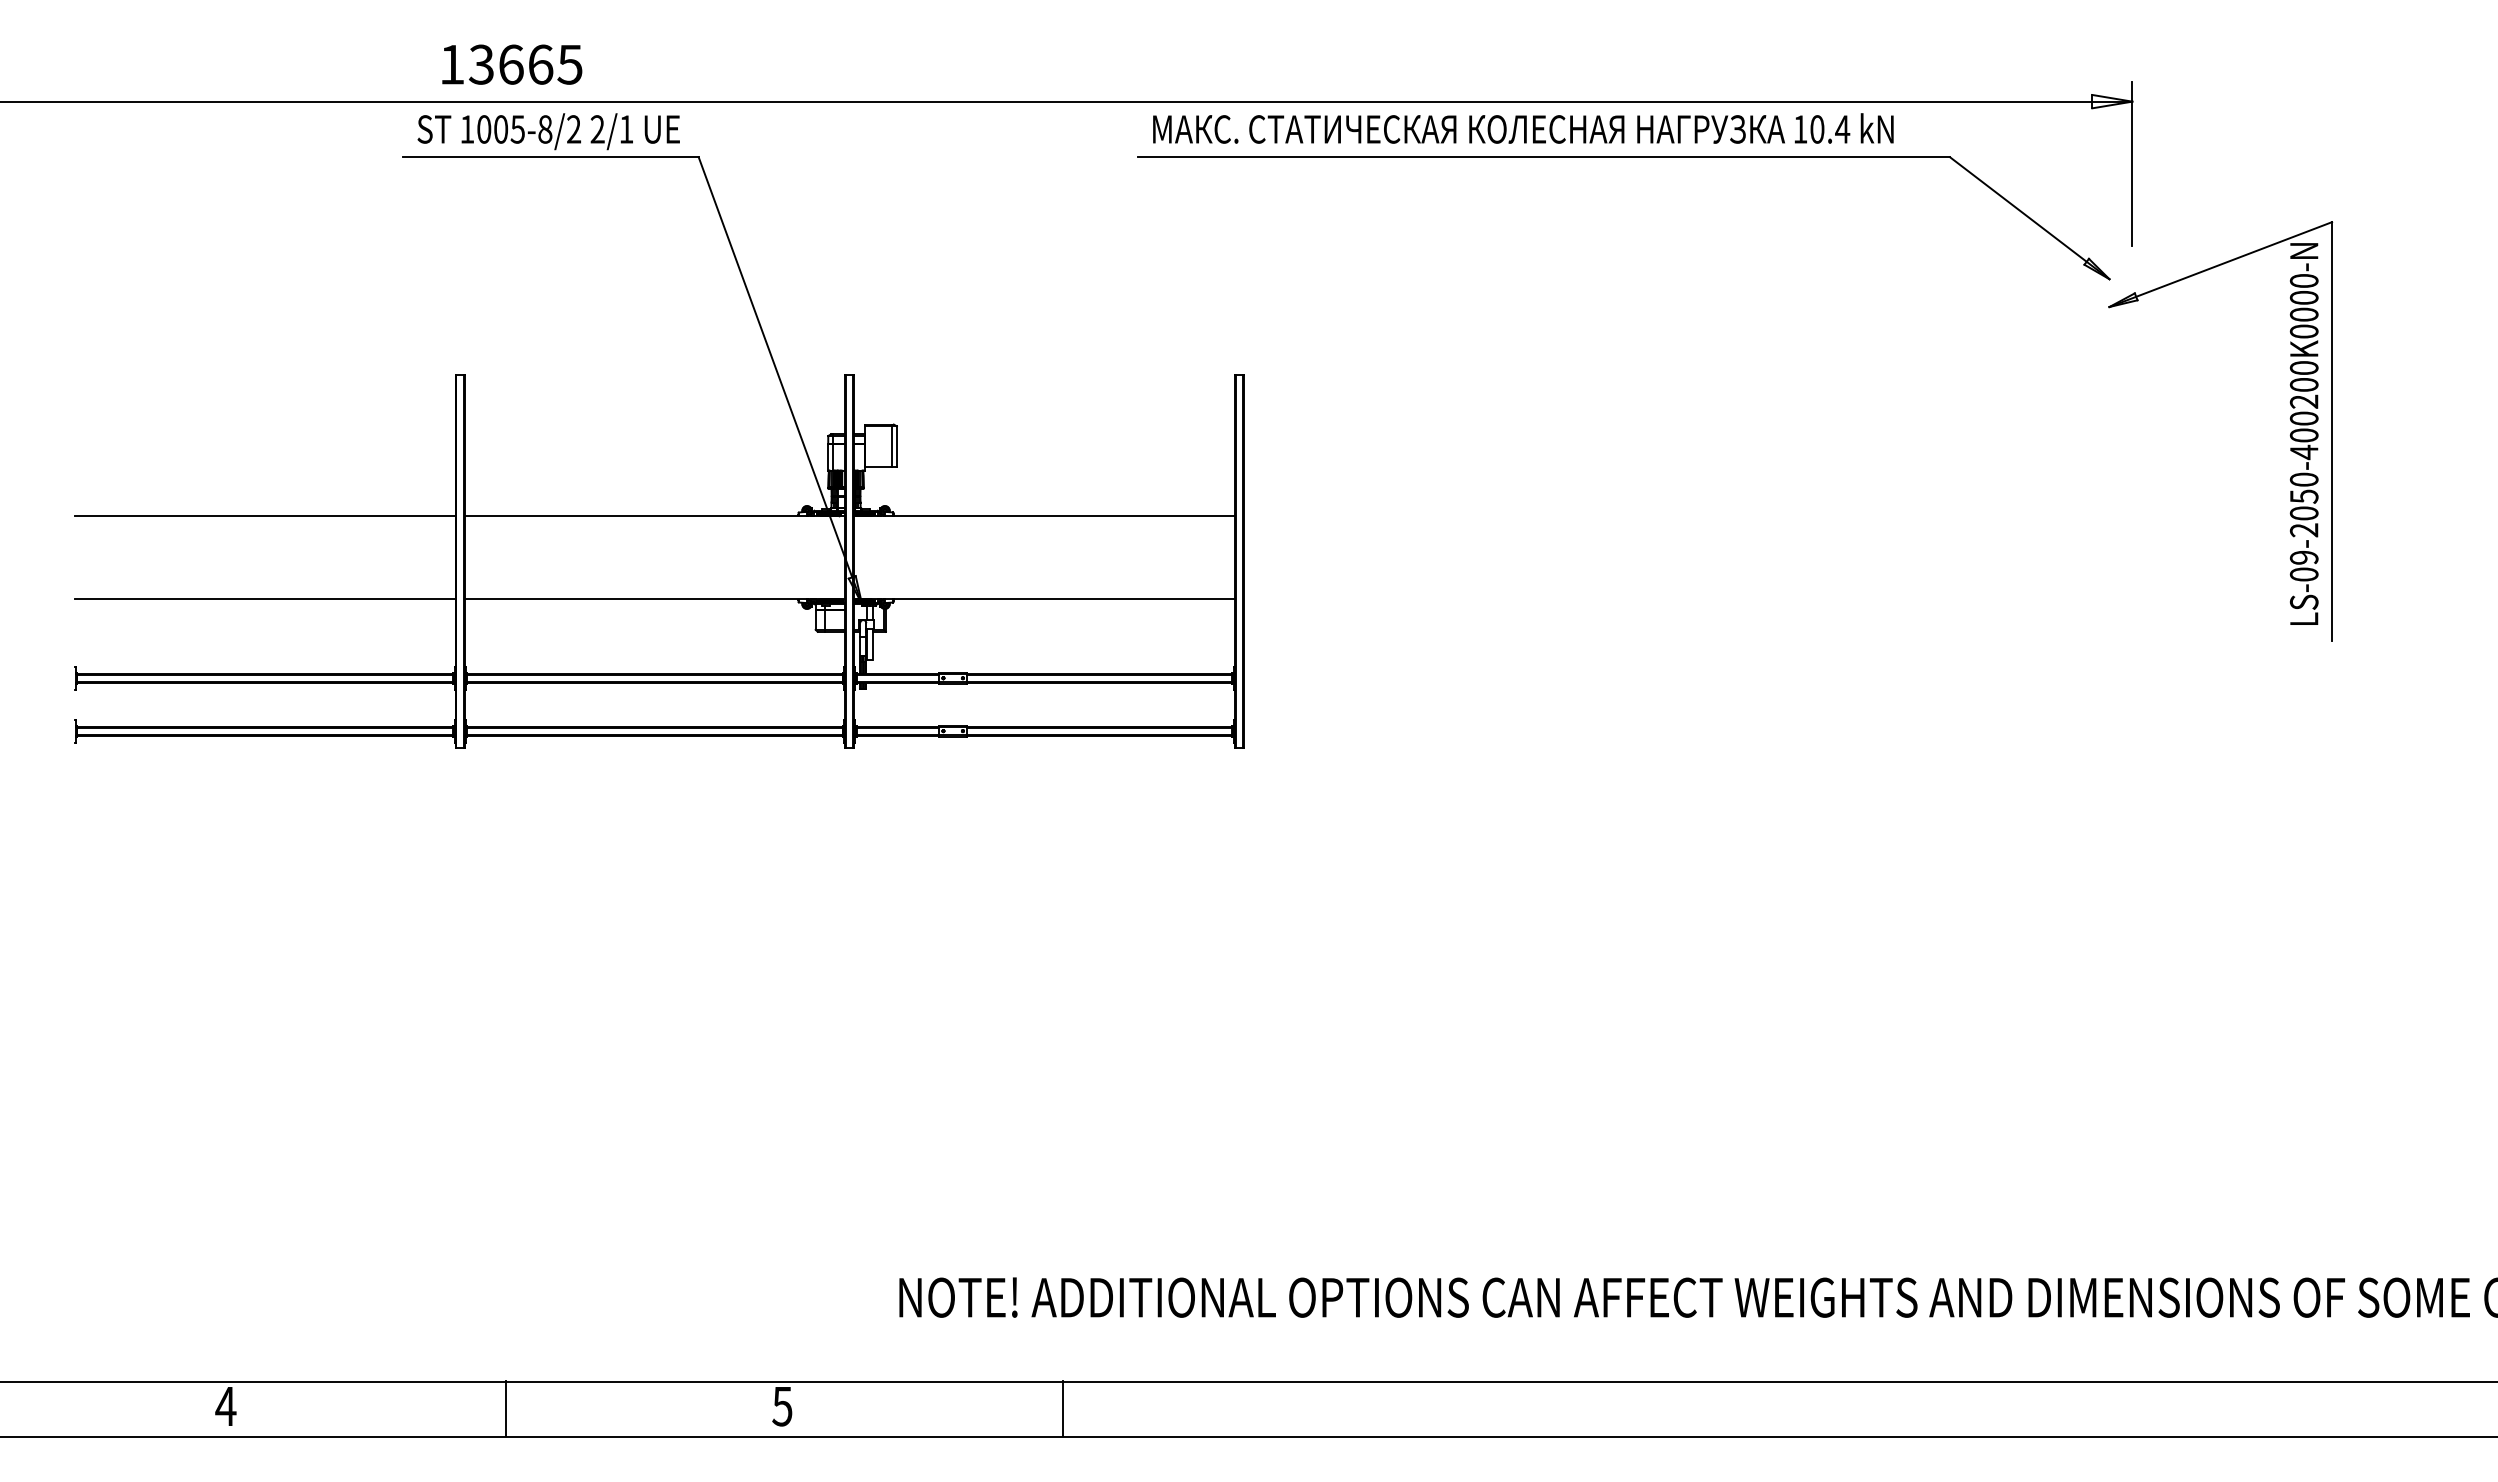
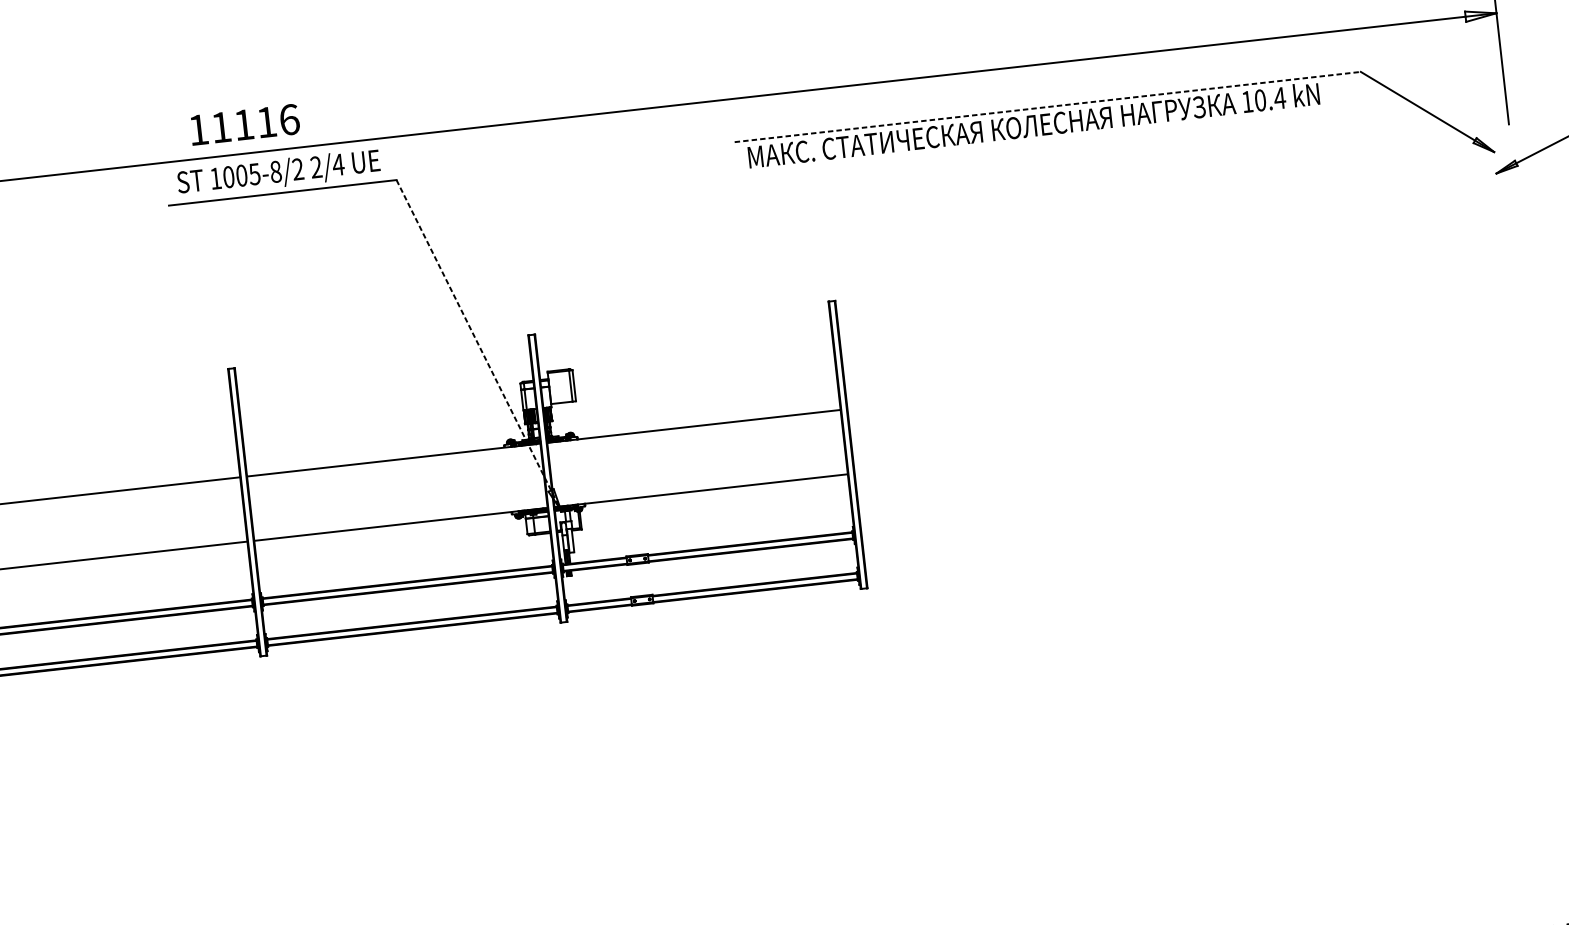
text: (525, 64) -> (255, 123), 13665 -> 11116
text: (1523, 128) -> (1033, 125), moved
text: (626, 129) -> (338, 164), 2/1 -> 2/4
line: (1544, 157) -> (1048, 107), solid -> dashed
line: (780, 380) -> (478, 344), solid -> dashed

